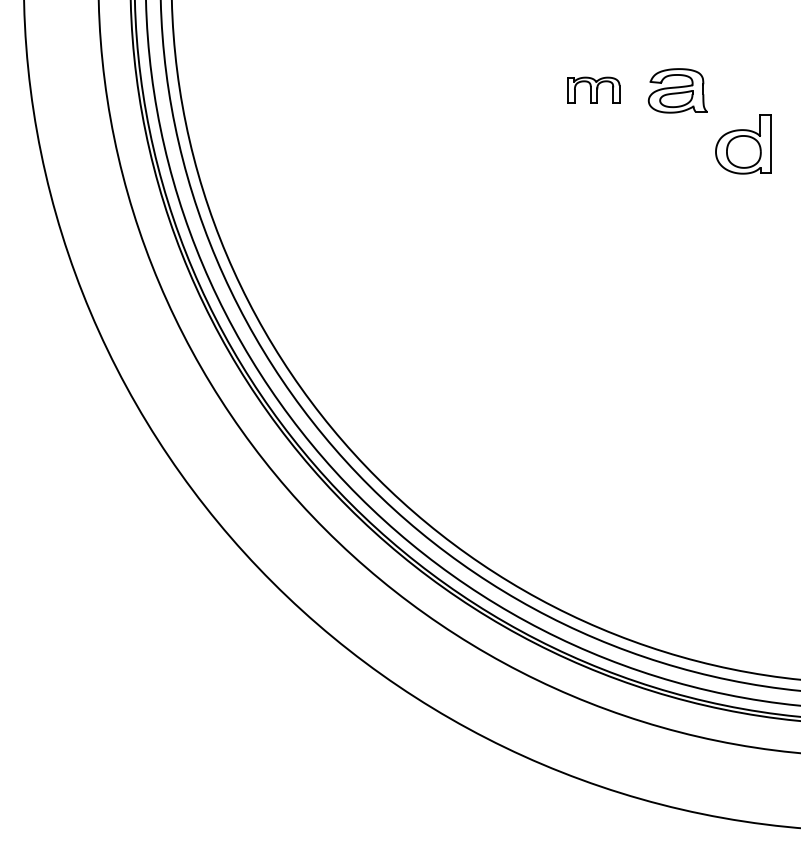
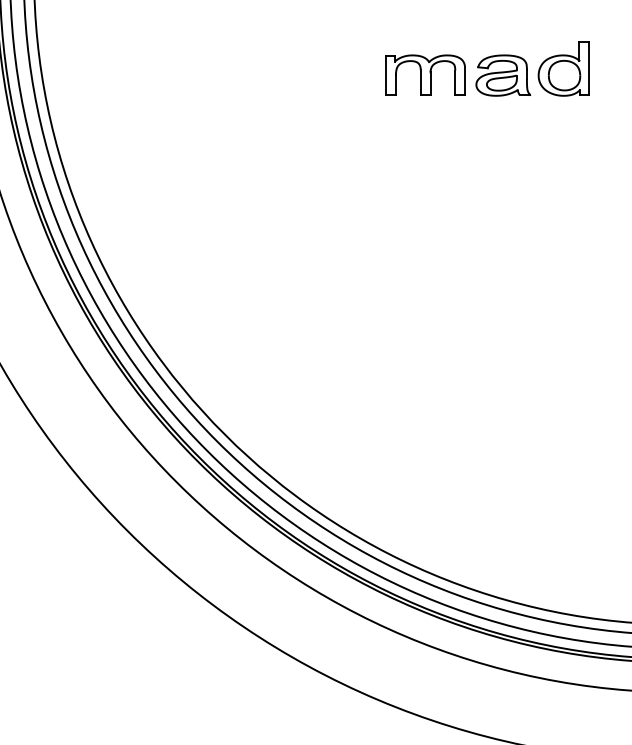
part: (593, 90) -> (425, 75), size x1.67
part: (743, 144) -> (564, 68), moved

